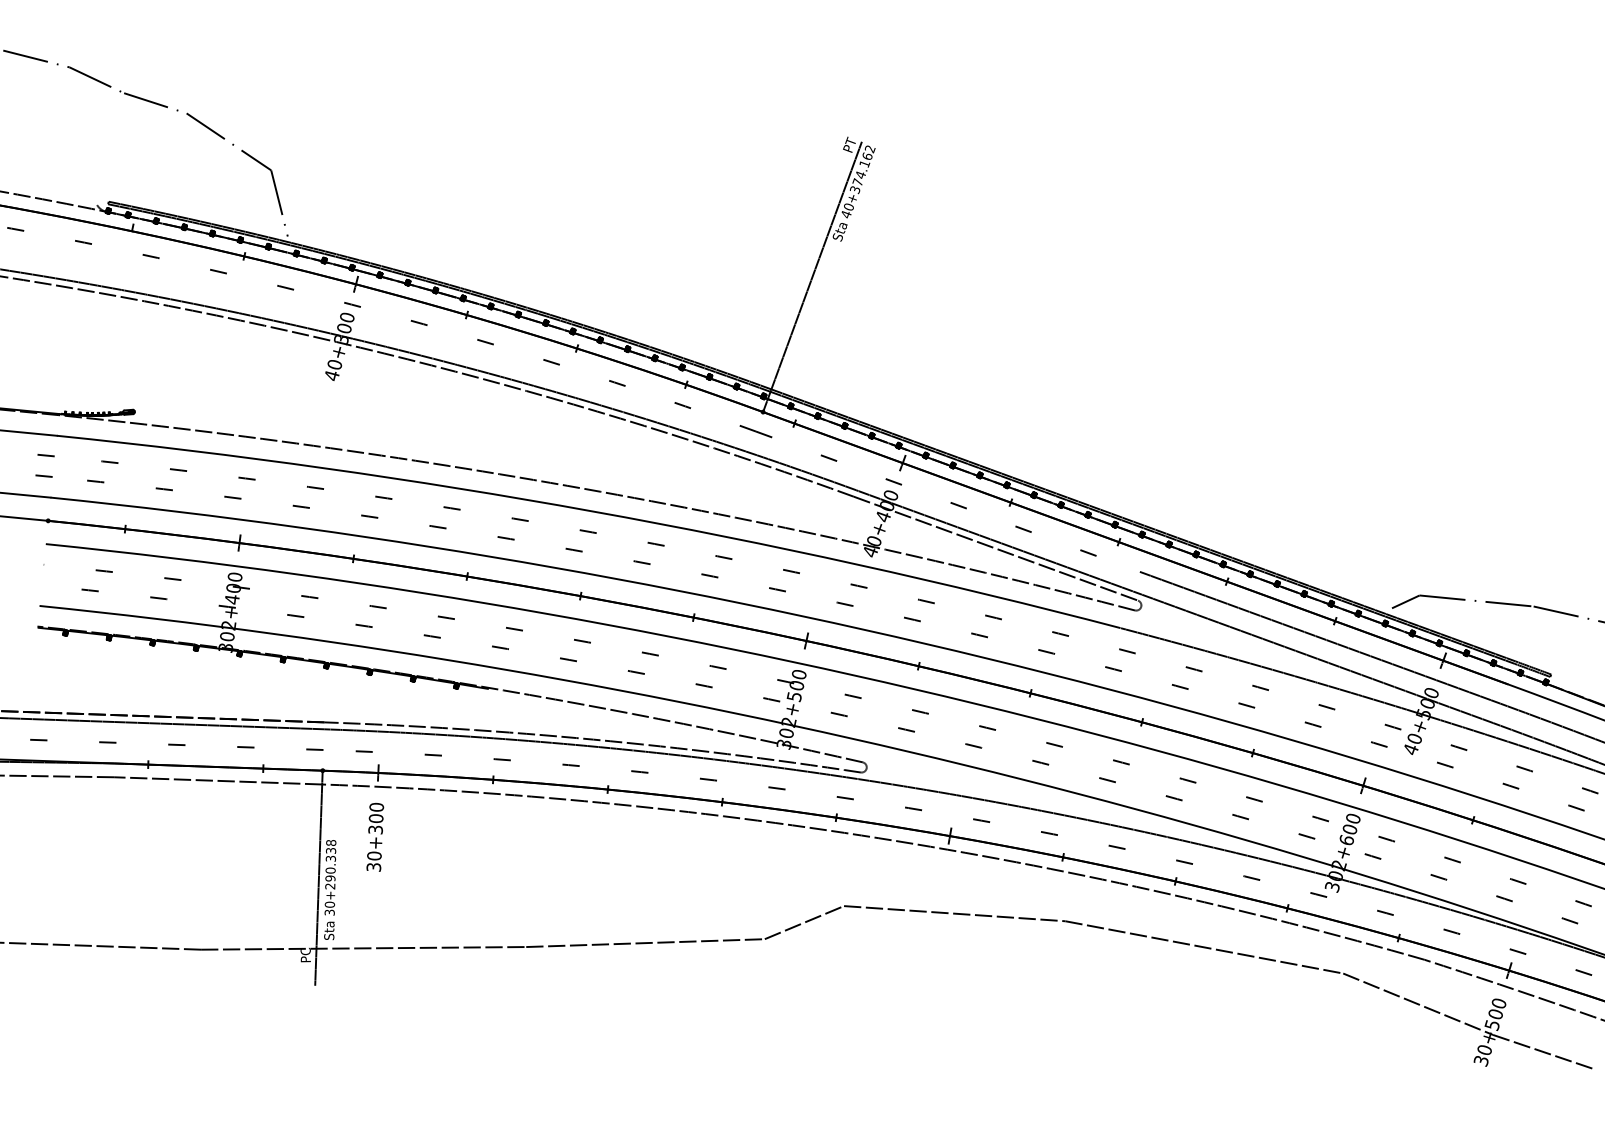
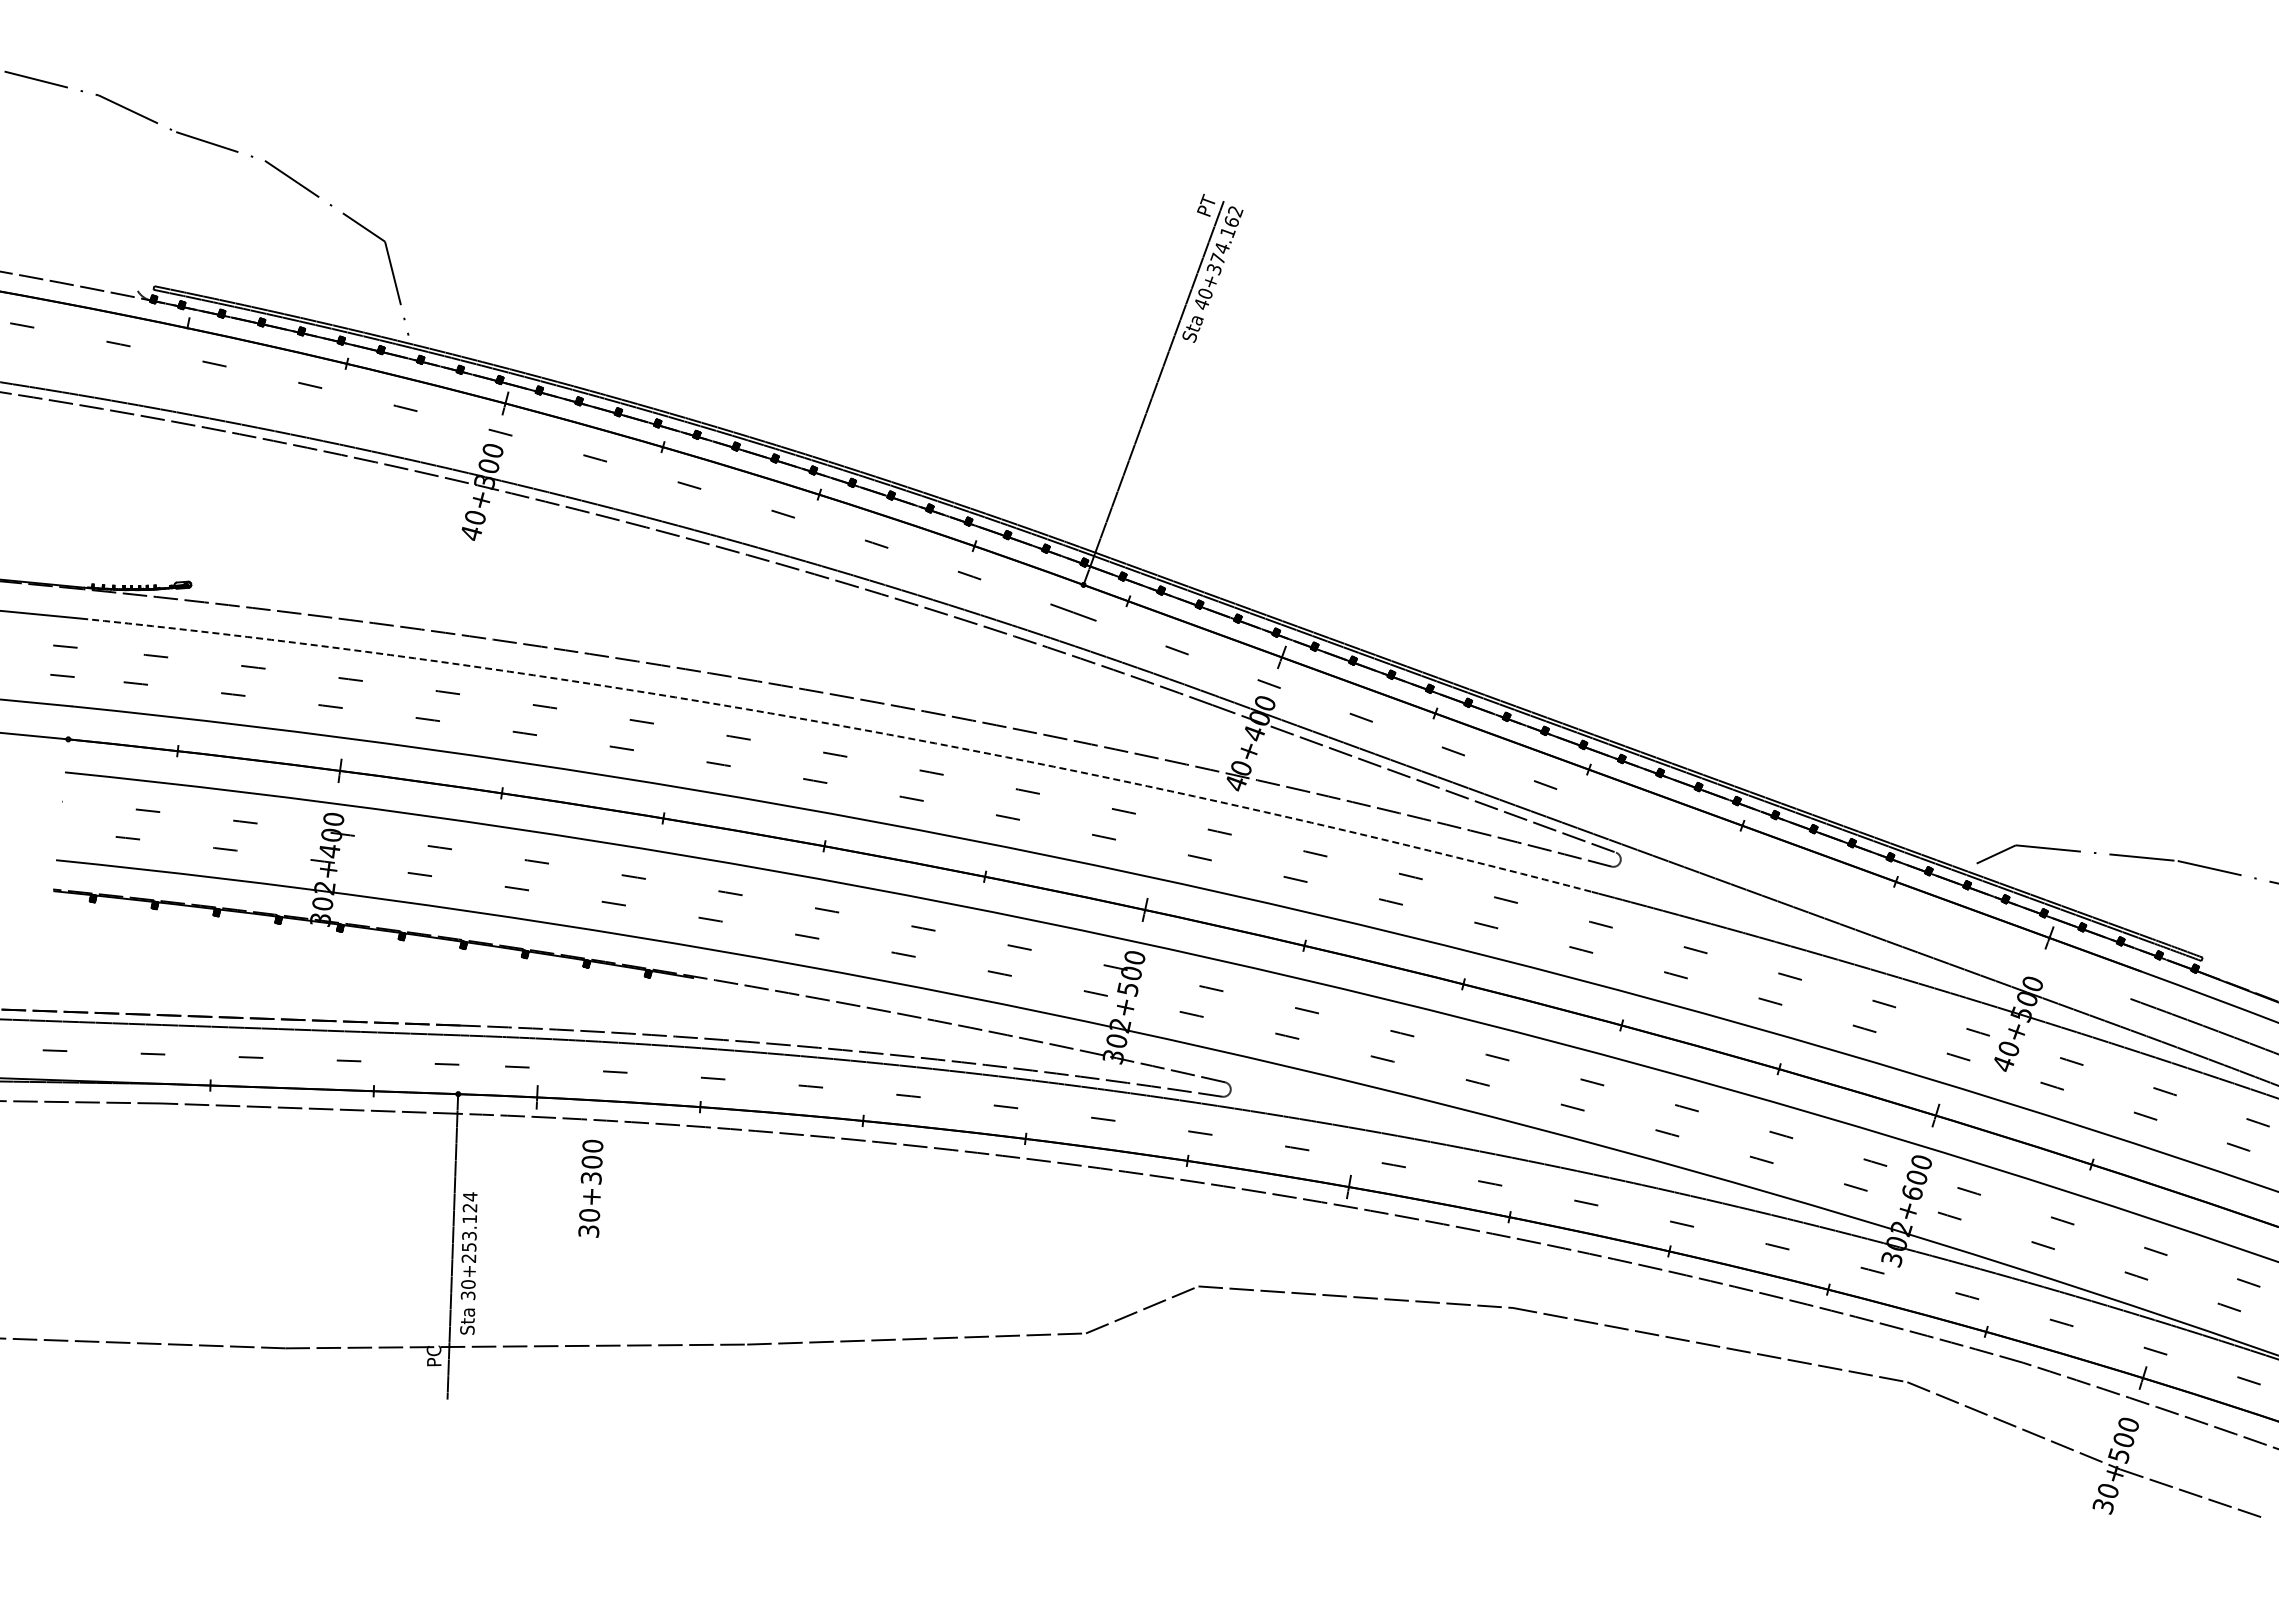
arc: (592, 511) -> (841, 725), solid -> dashed
line: (1320, 637) -> (1874, 904), removed
text: (375, 837) -> (590, 1188), moved
text: (330, 860) -> (469, 1221), 30+290.338 -> 30+253.124

